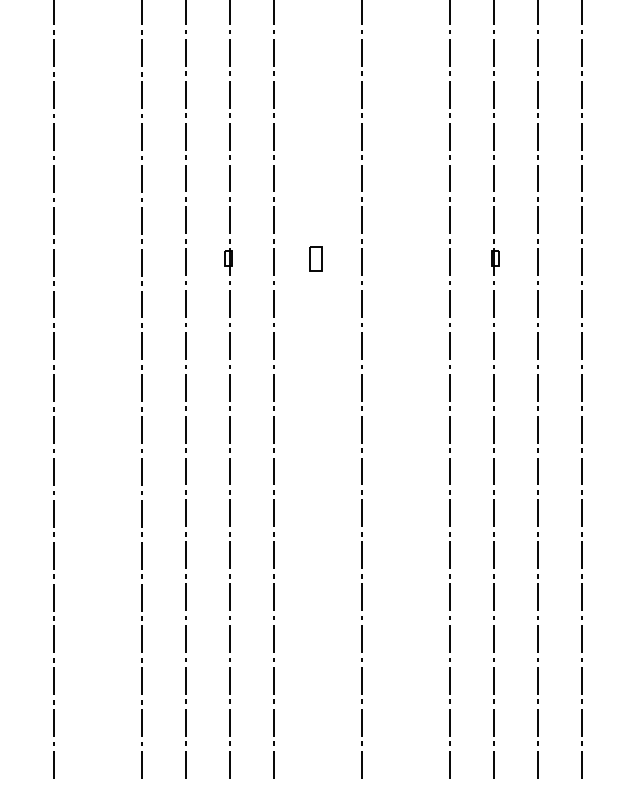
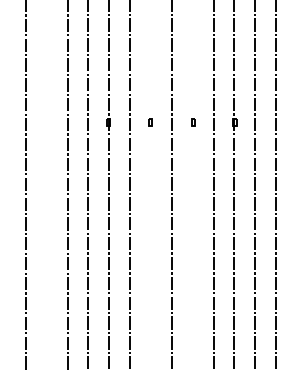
part: (316, 258) -> (150, 122), size x0.62
part: (407, 258) -> (193, 122), added

